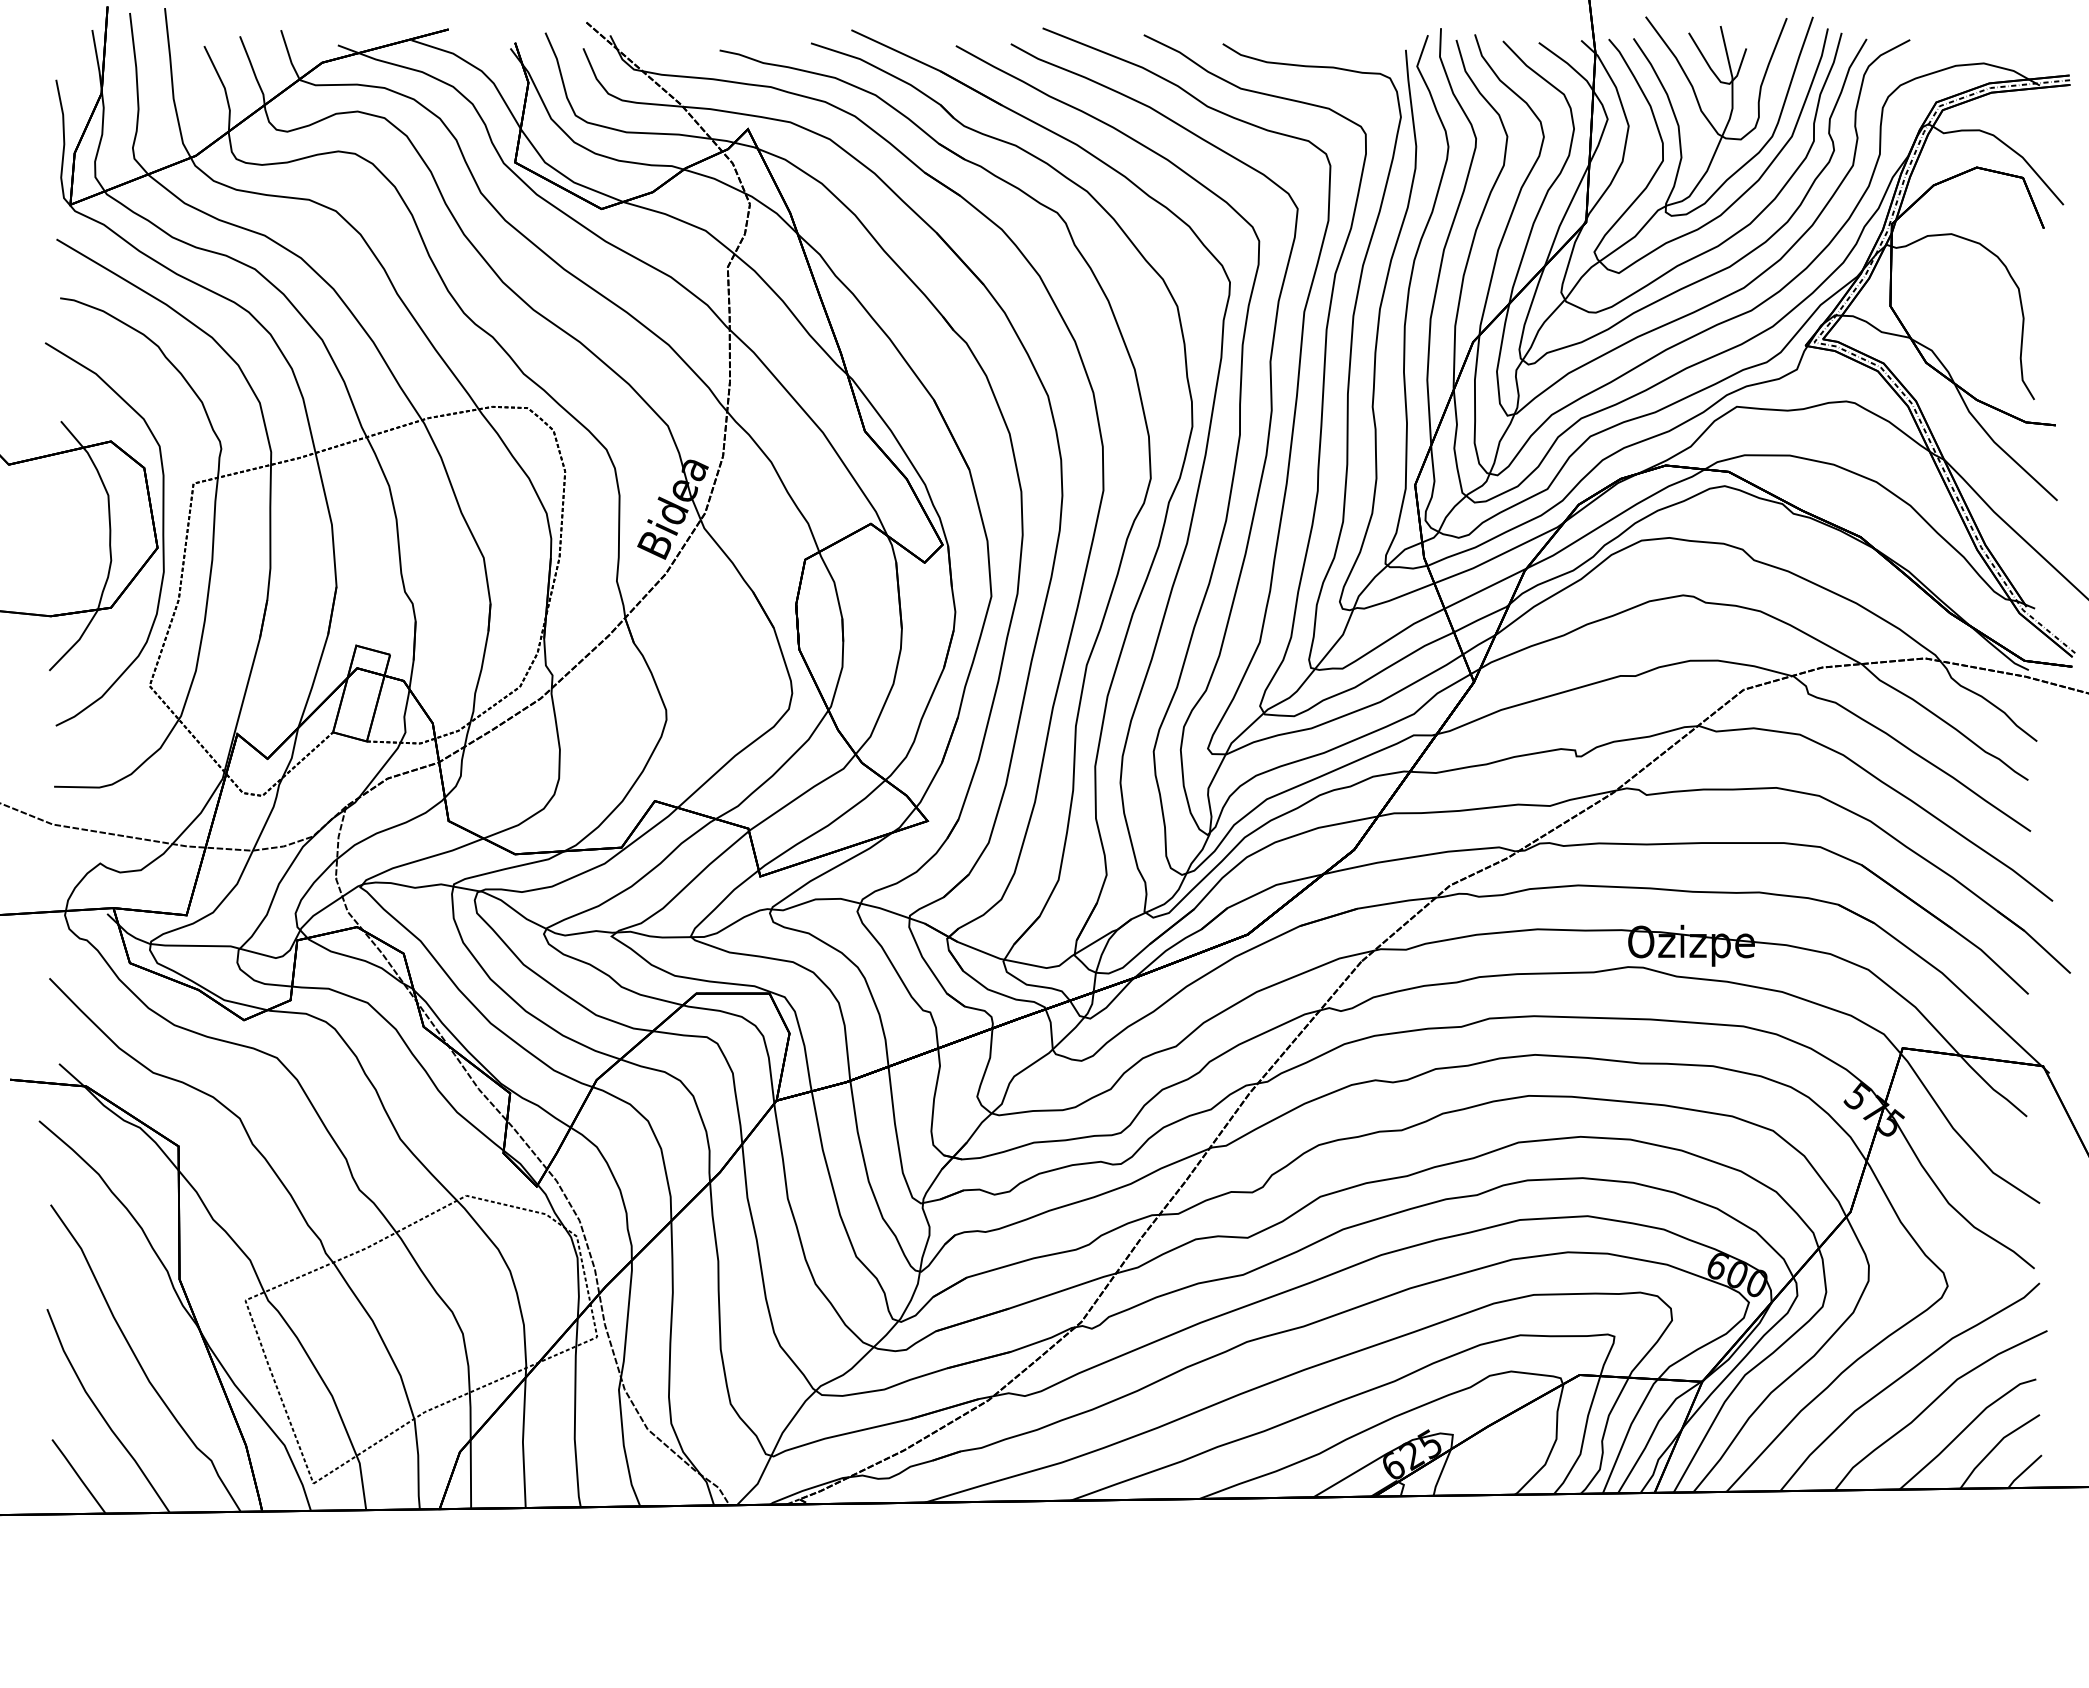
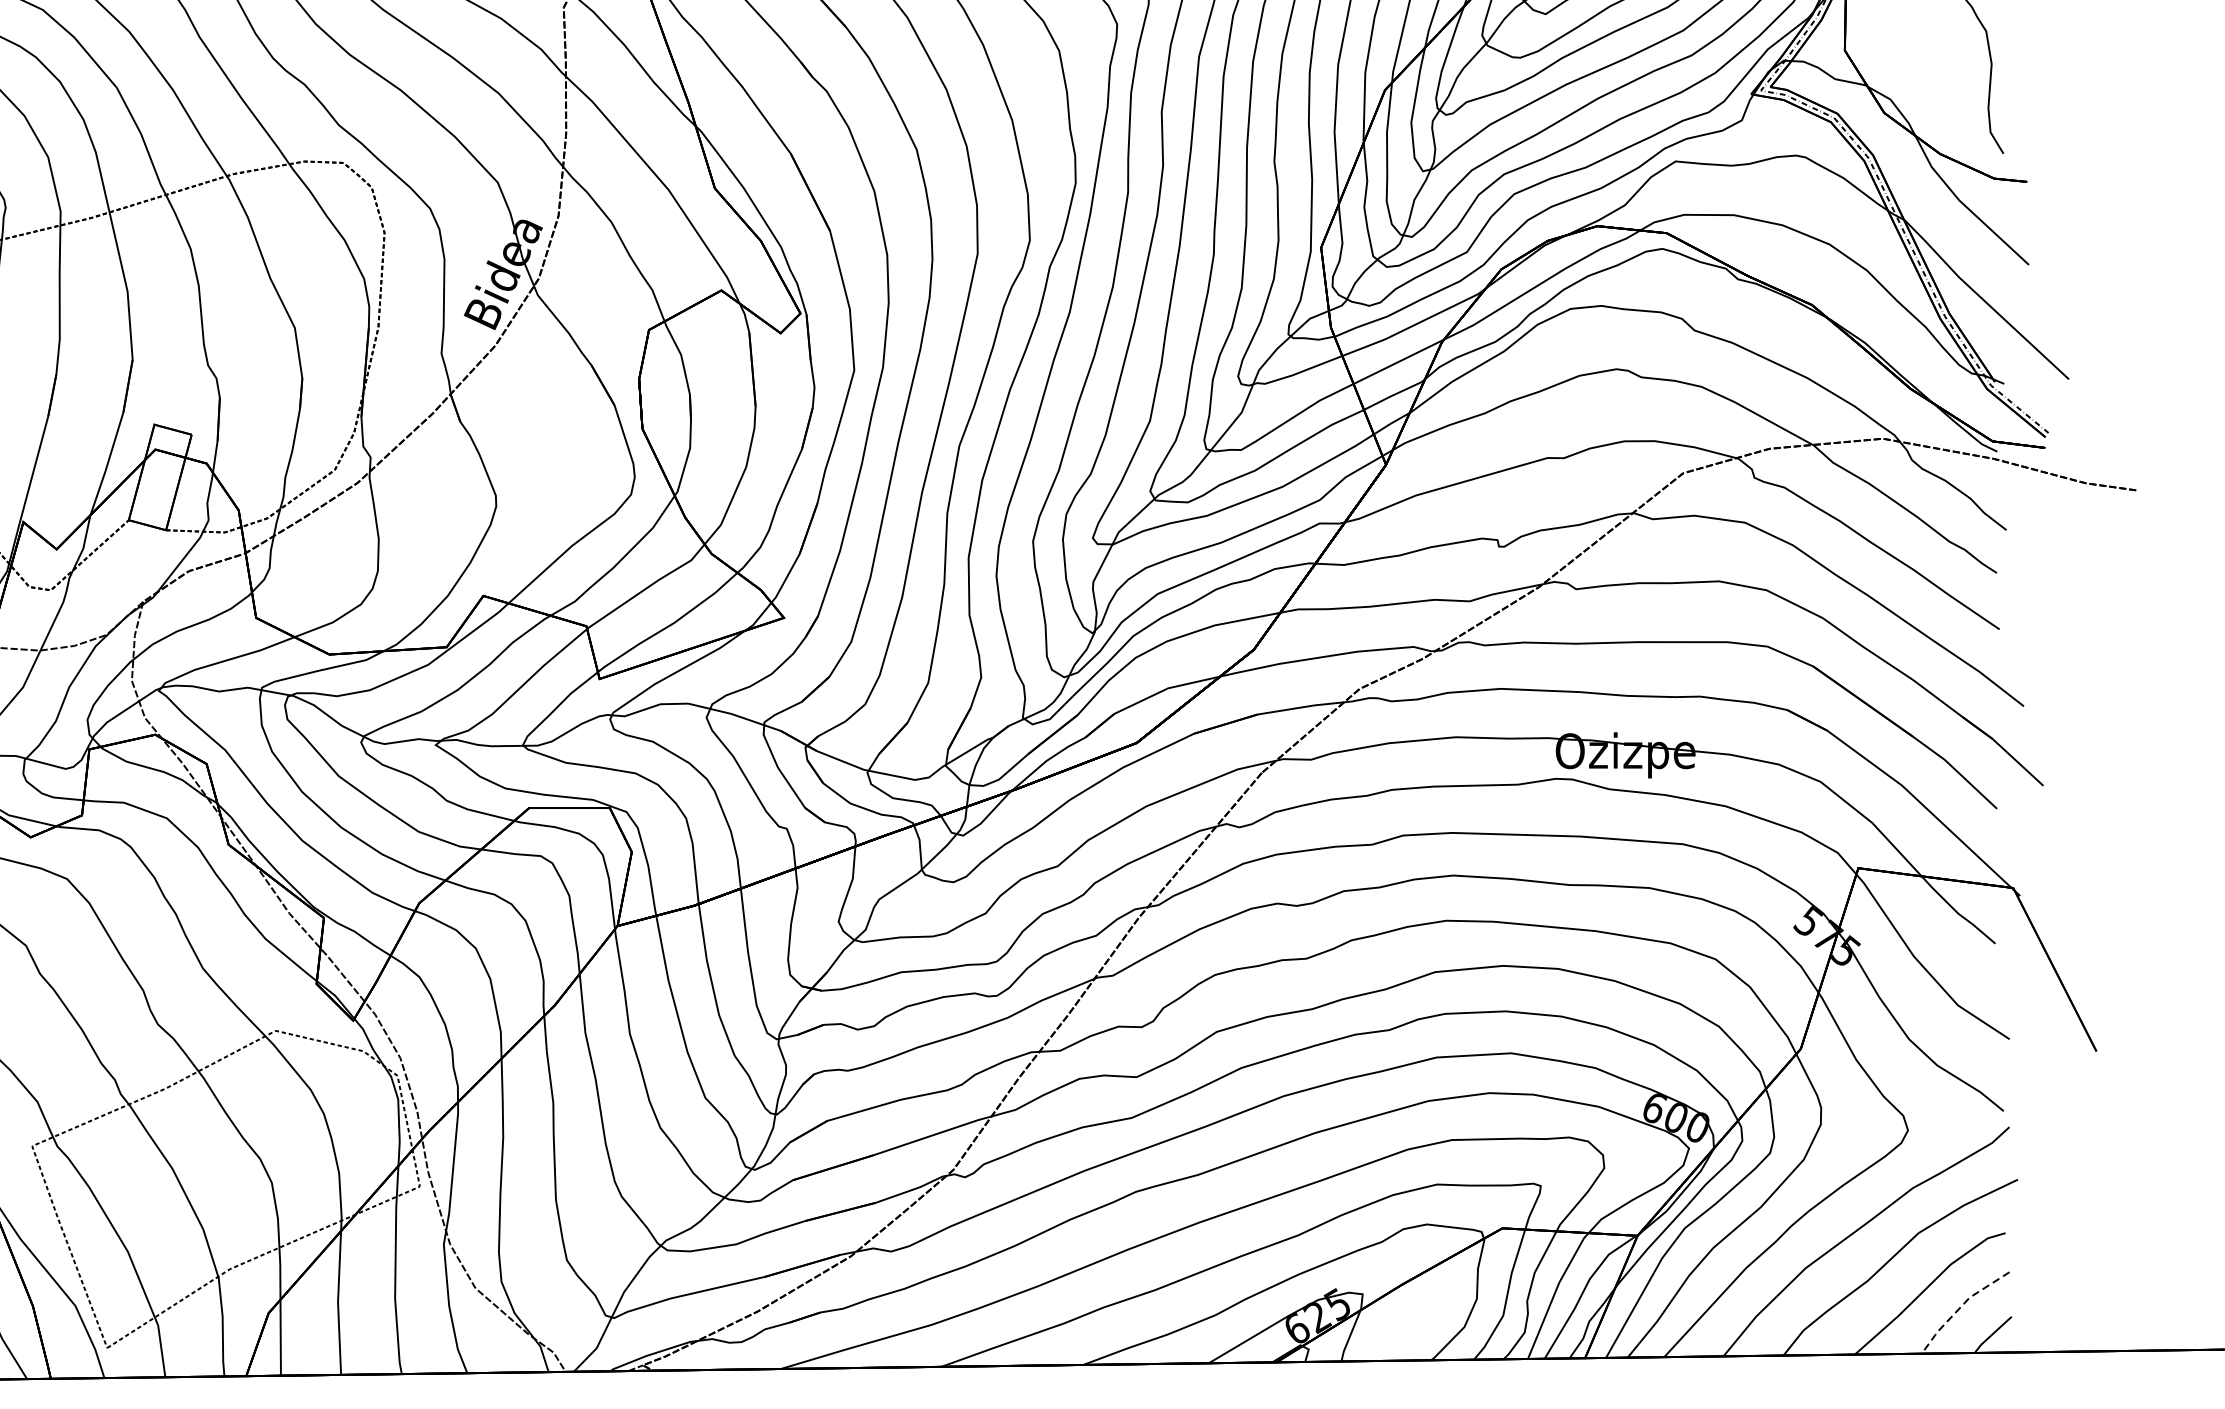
line: (1995, 1447) -> (1960, 1308), solid -> dashed

